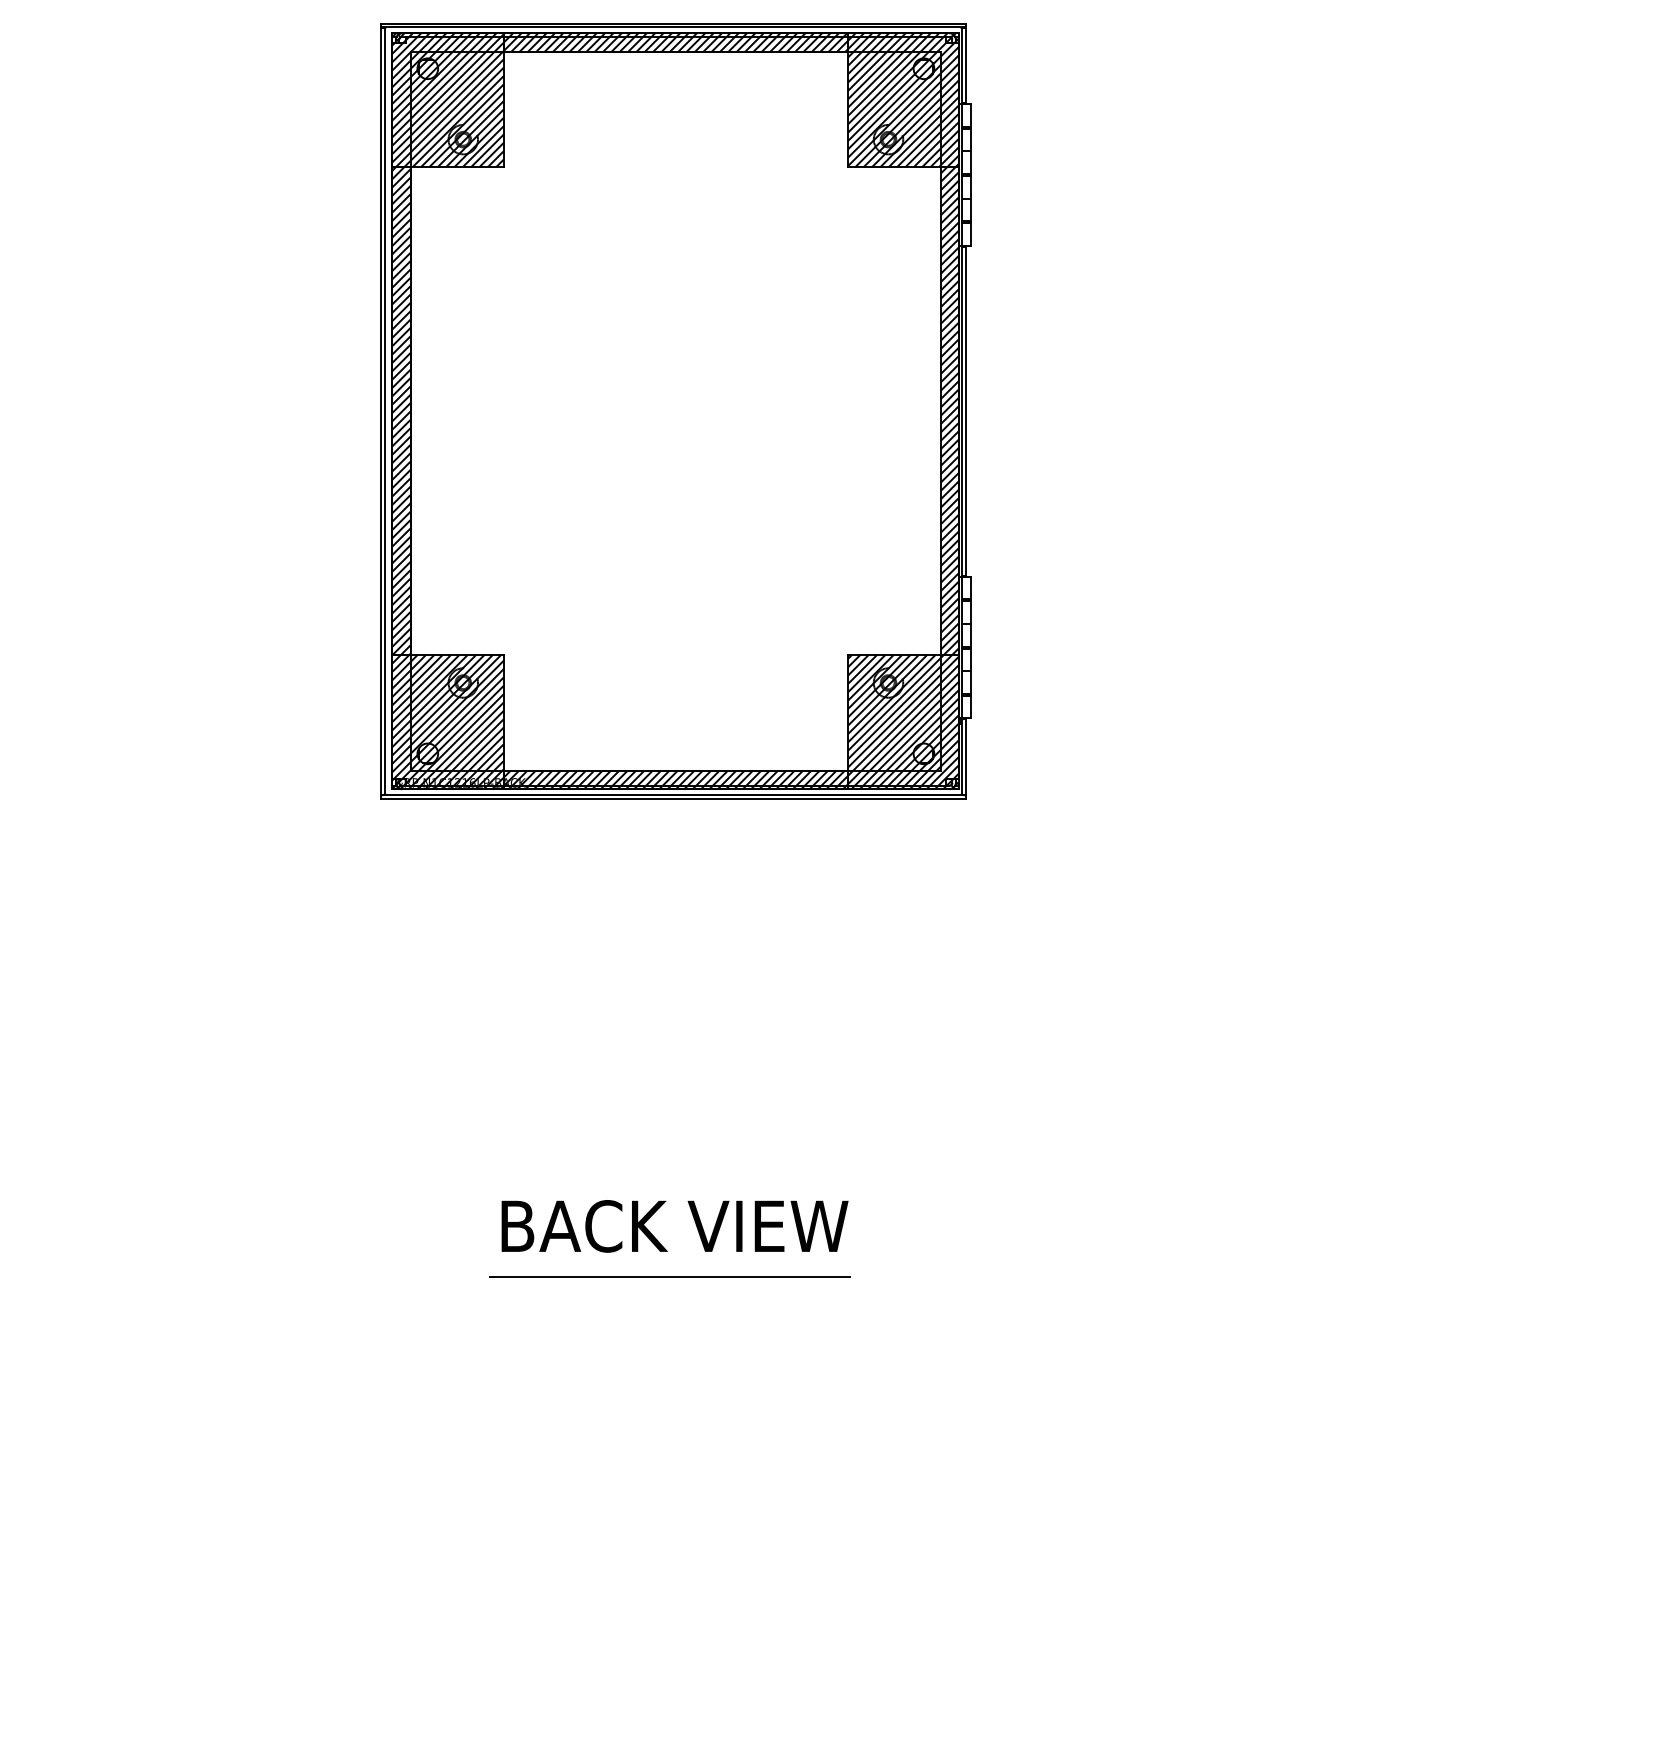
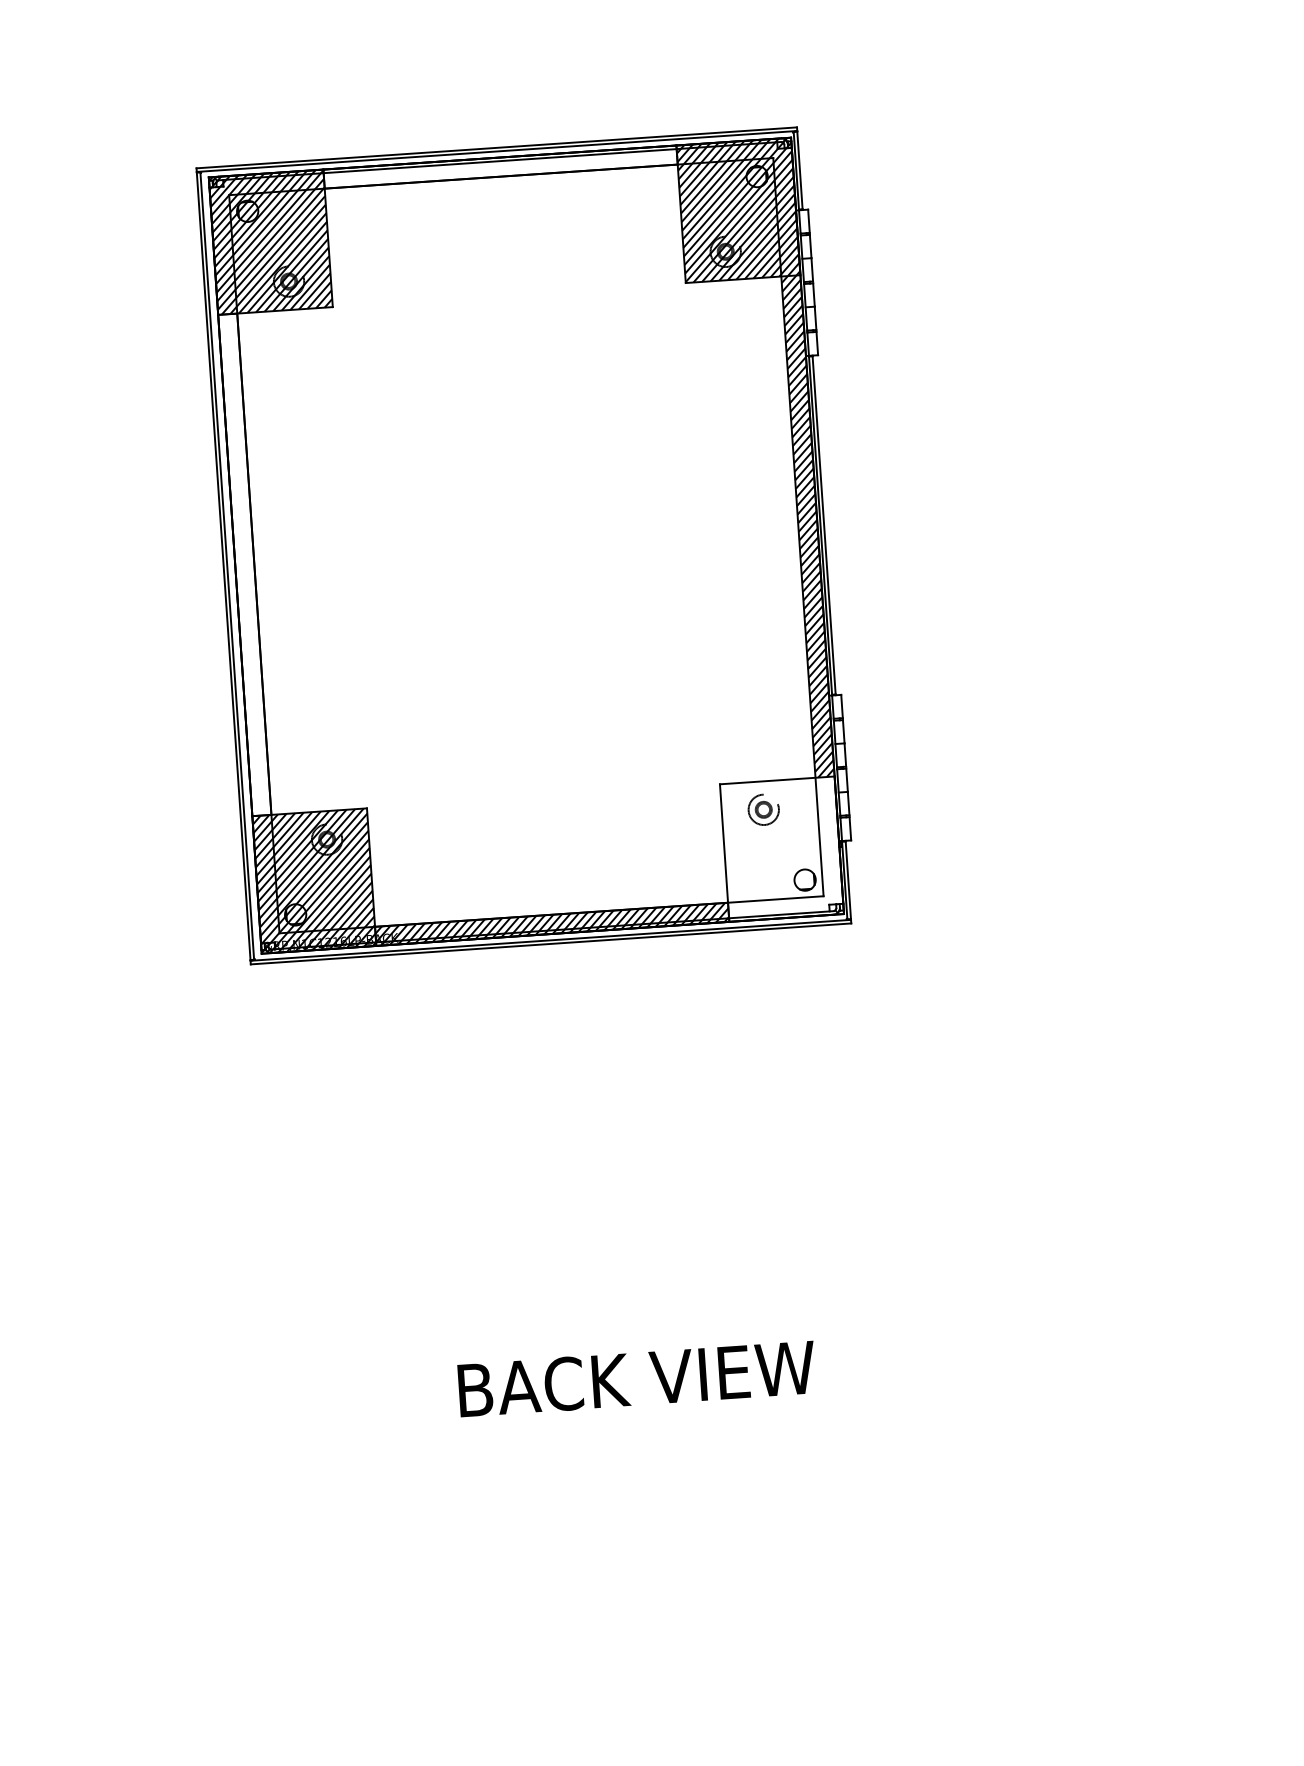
hatch: (675, 42) -> (500, 167), removed
hatch: (401, 411) -> (244, 565), removed
hatch: (903, 722) -> (781, 849), removed
text: (674, 1226) -> (636, 1379), moved
line: (669, 1276) -> (580, 1434), removed

